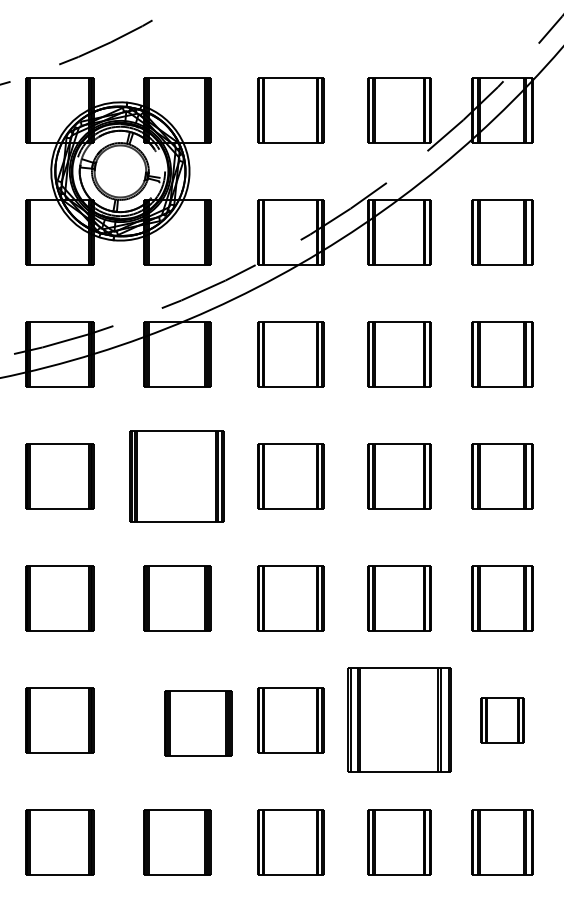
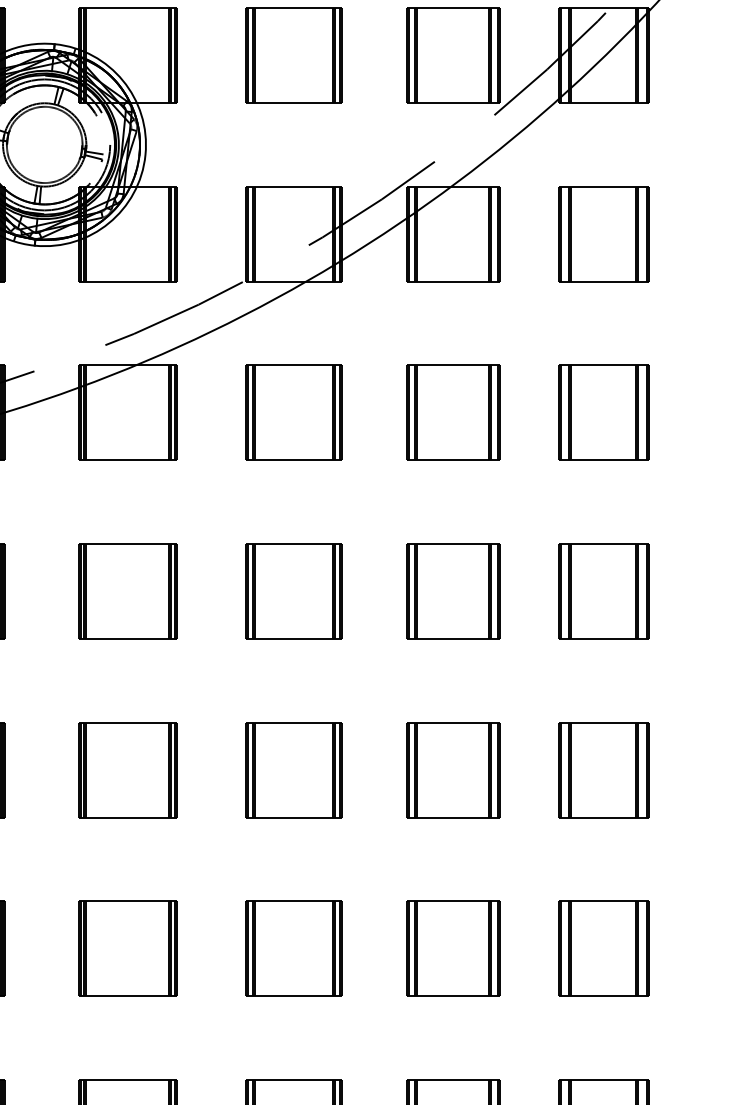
part: (177, 476) -> (128, 591), size x0.71
part: (399, 720) -> (453, 948), size x0.62
part: (502, 720) -> (604, 948), size x1.43
part: (198, 723) -> (128, 948), moved

